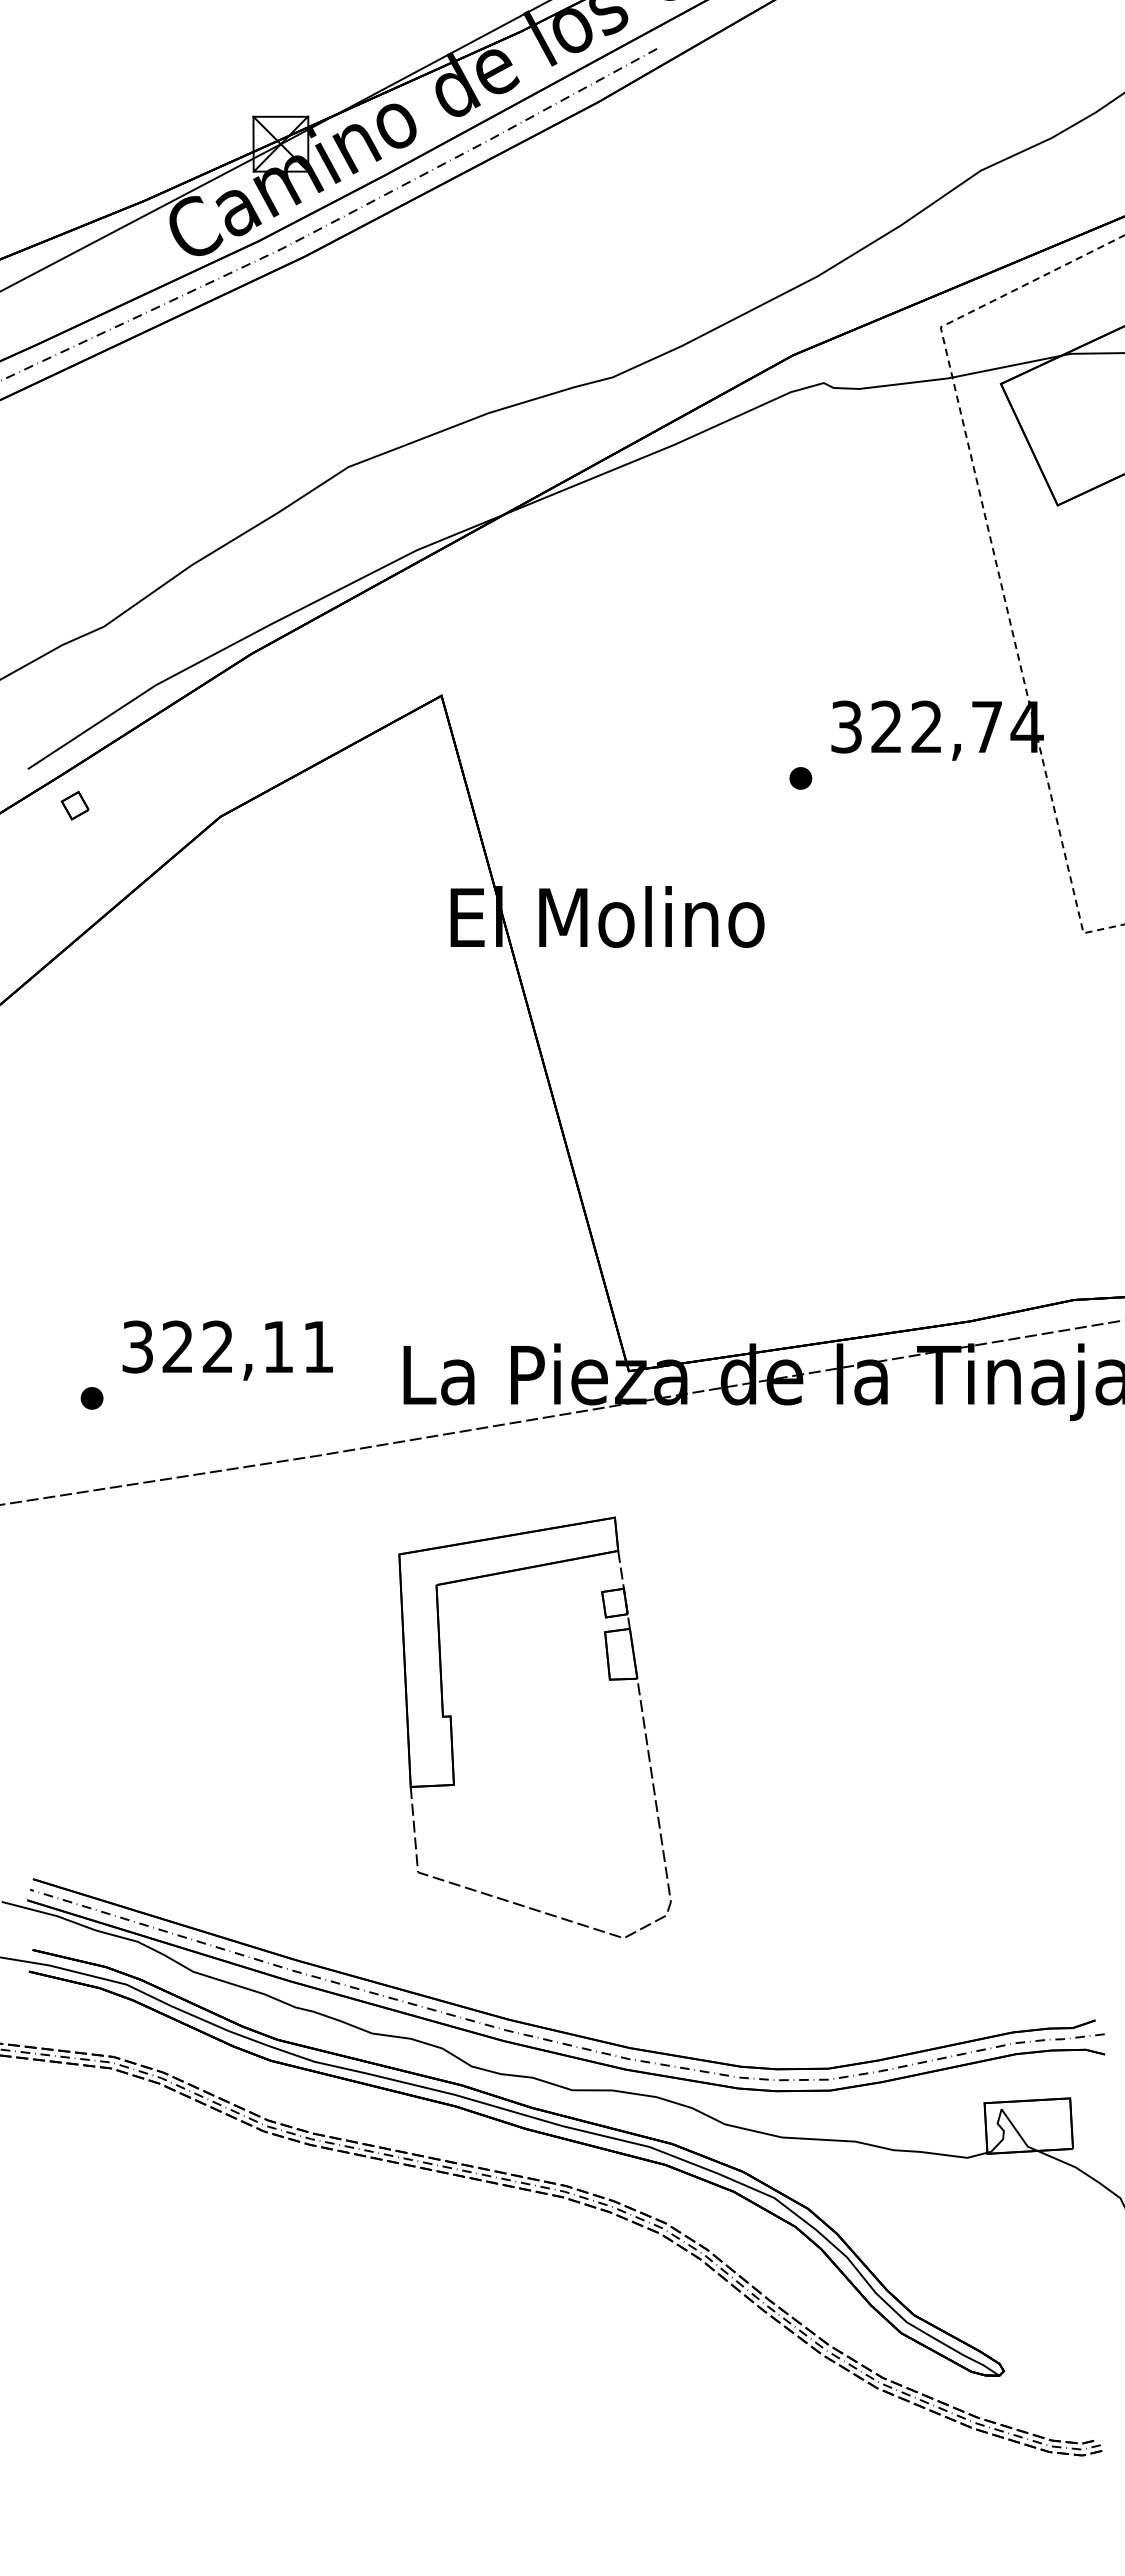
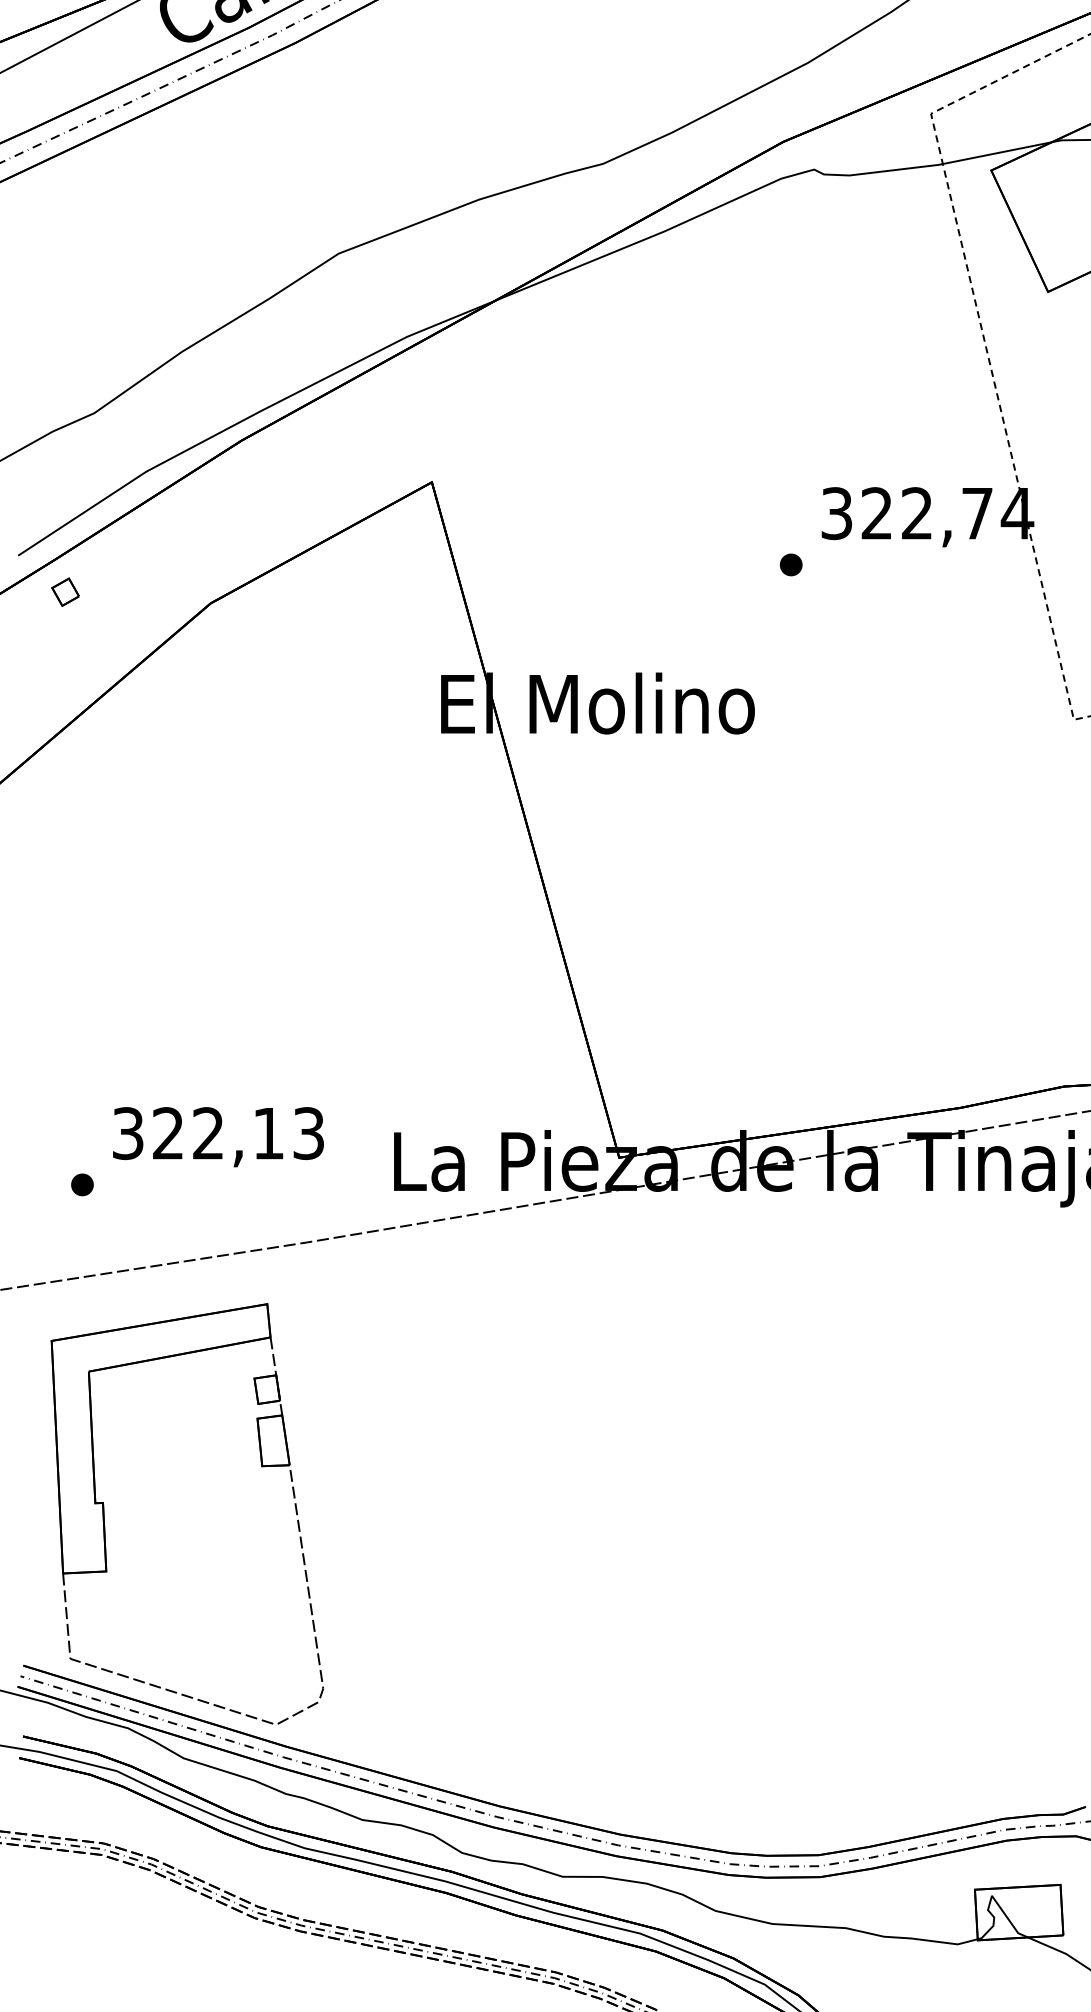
text: (318, 1346) -> (308, 1133), 322,11 -> 322,13
part: (452, 1726) -> (104, 1513), moved

